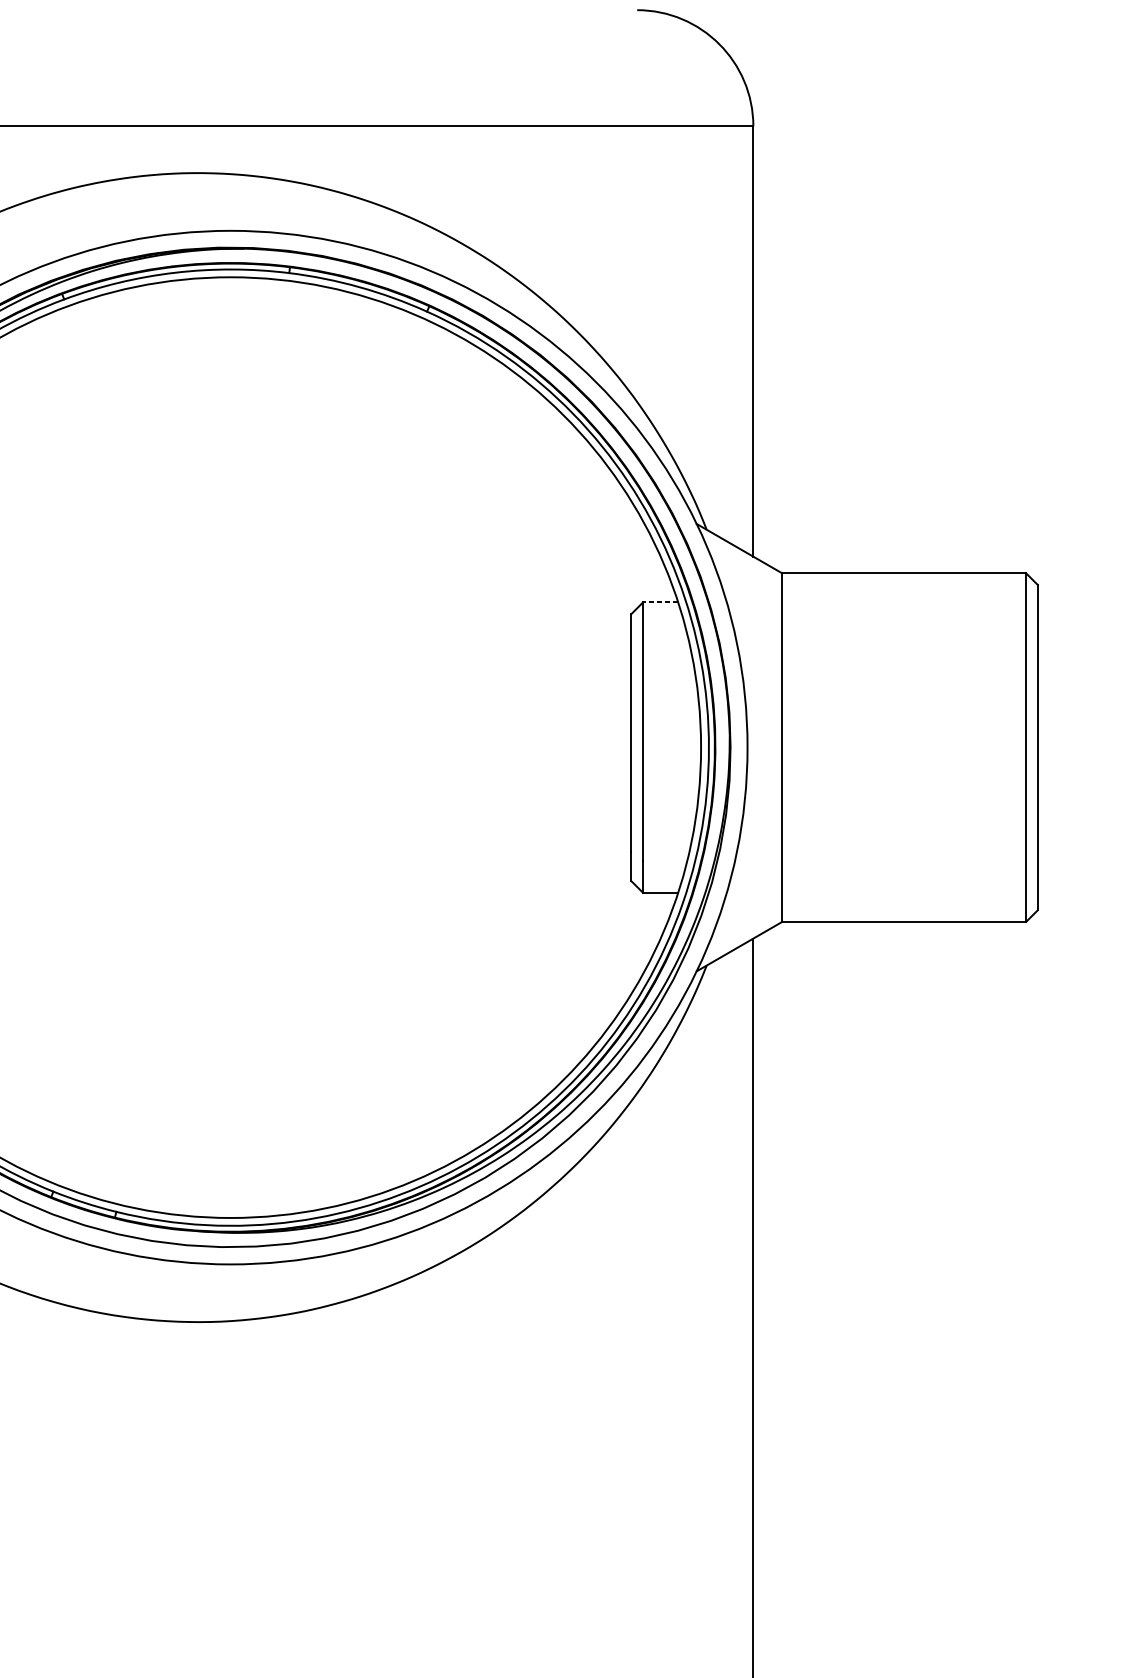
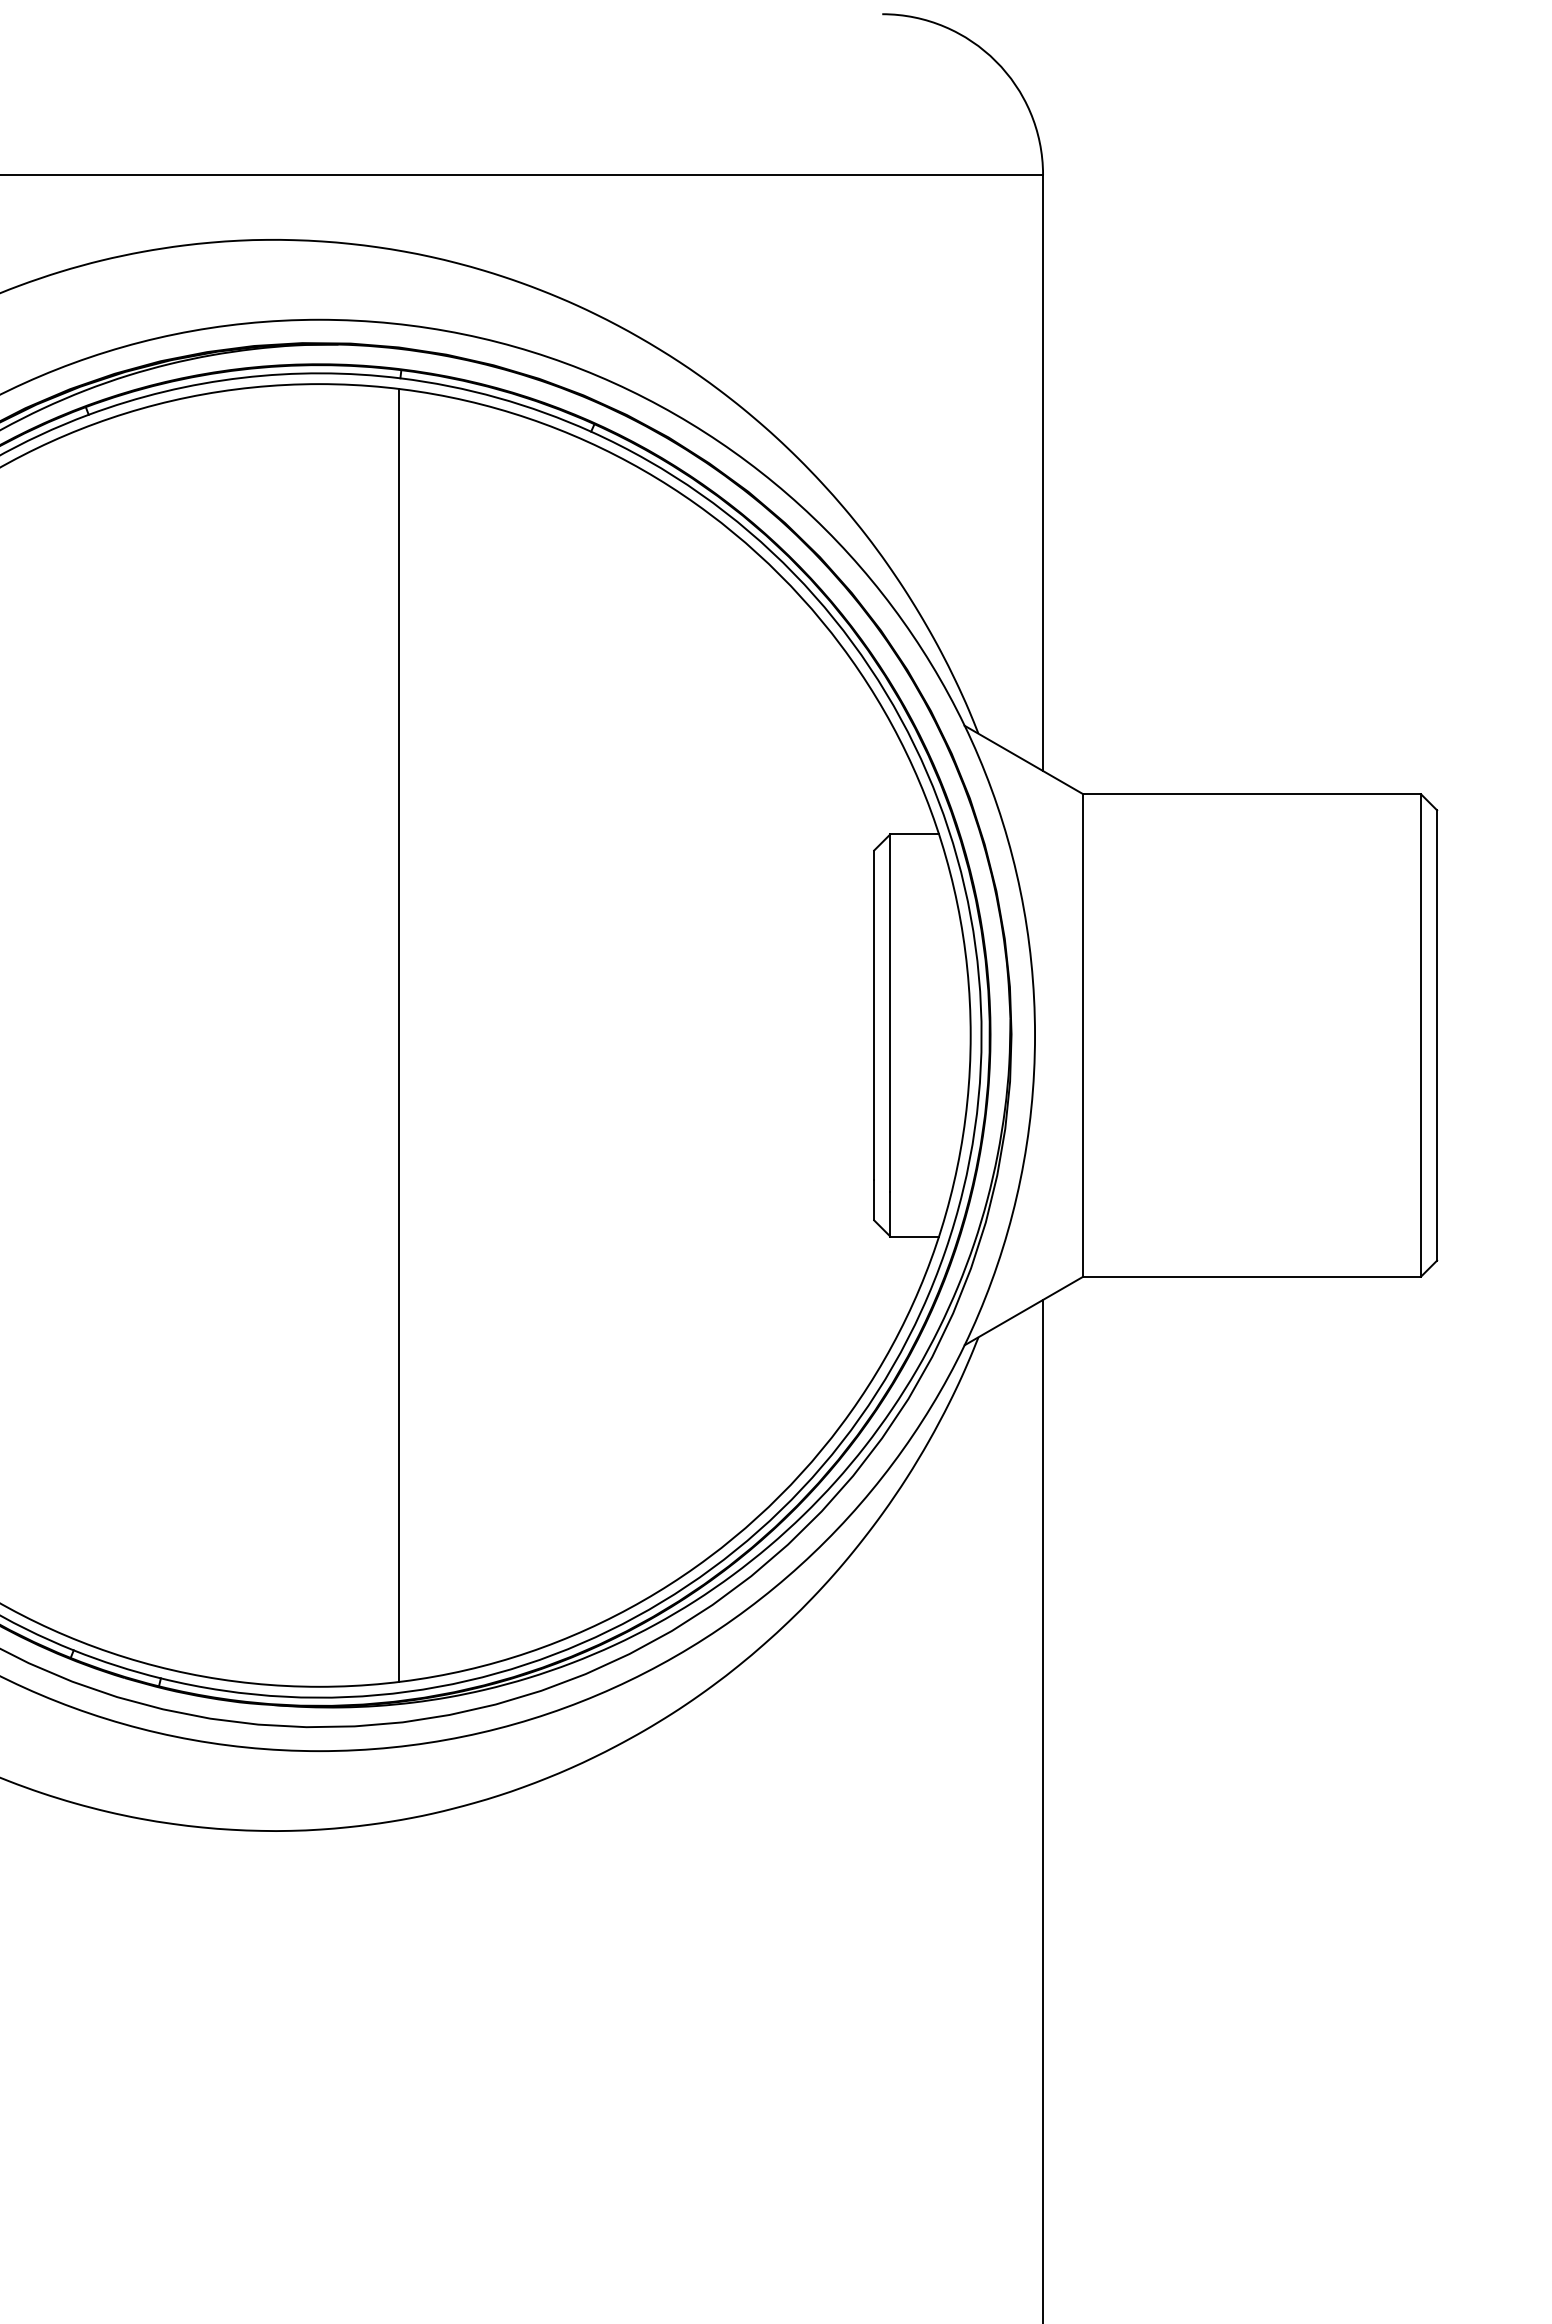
line: (660, 602) -> (914, 834), dashed -> solid
line: (288, 746) -> (399, 1034), added

